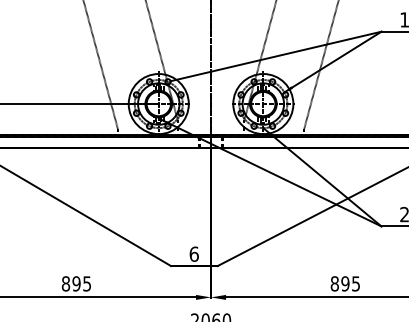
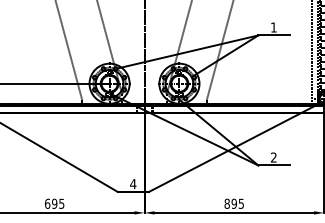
text: (194, 254) -> (133, 184), 6 -> 4
text: (65, 283) -> (47, 203), 895 -> 695

